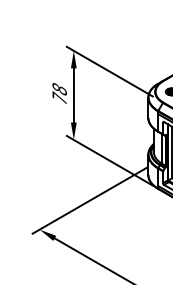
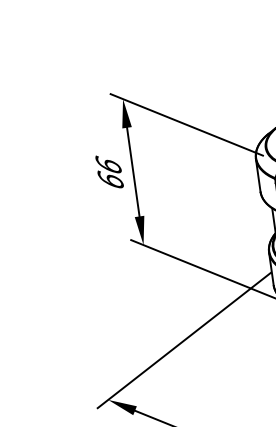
text: (59, 93) -> (109, 172), 78 -> 66

